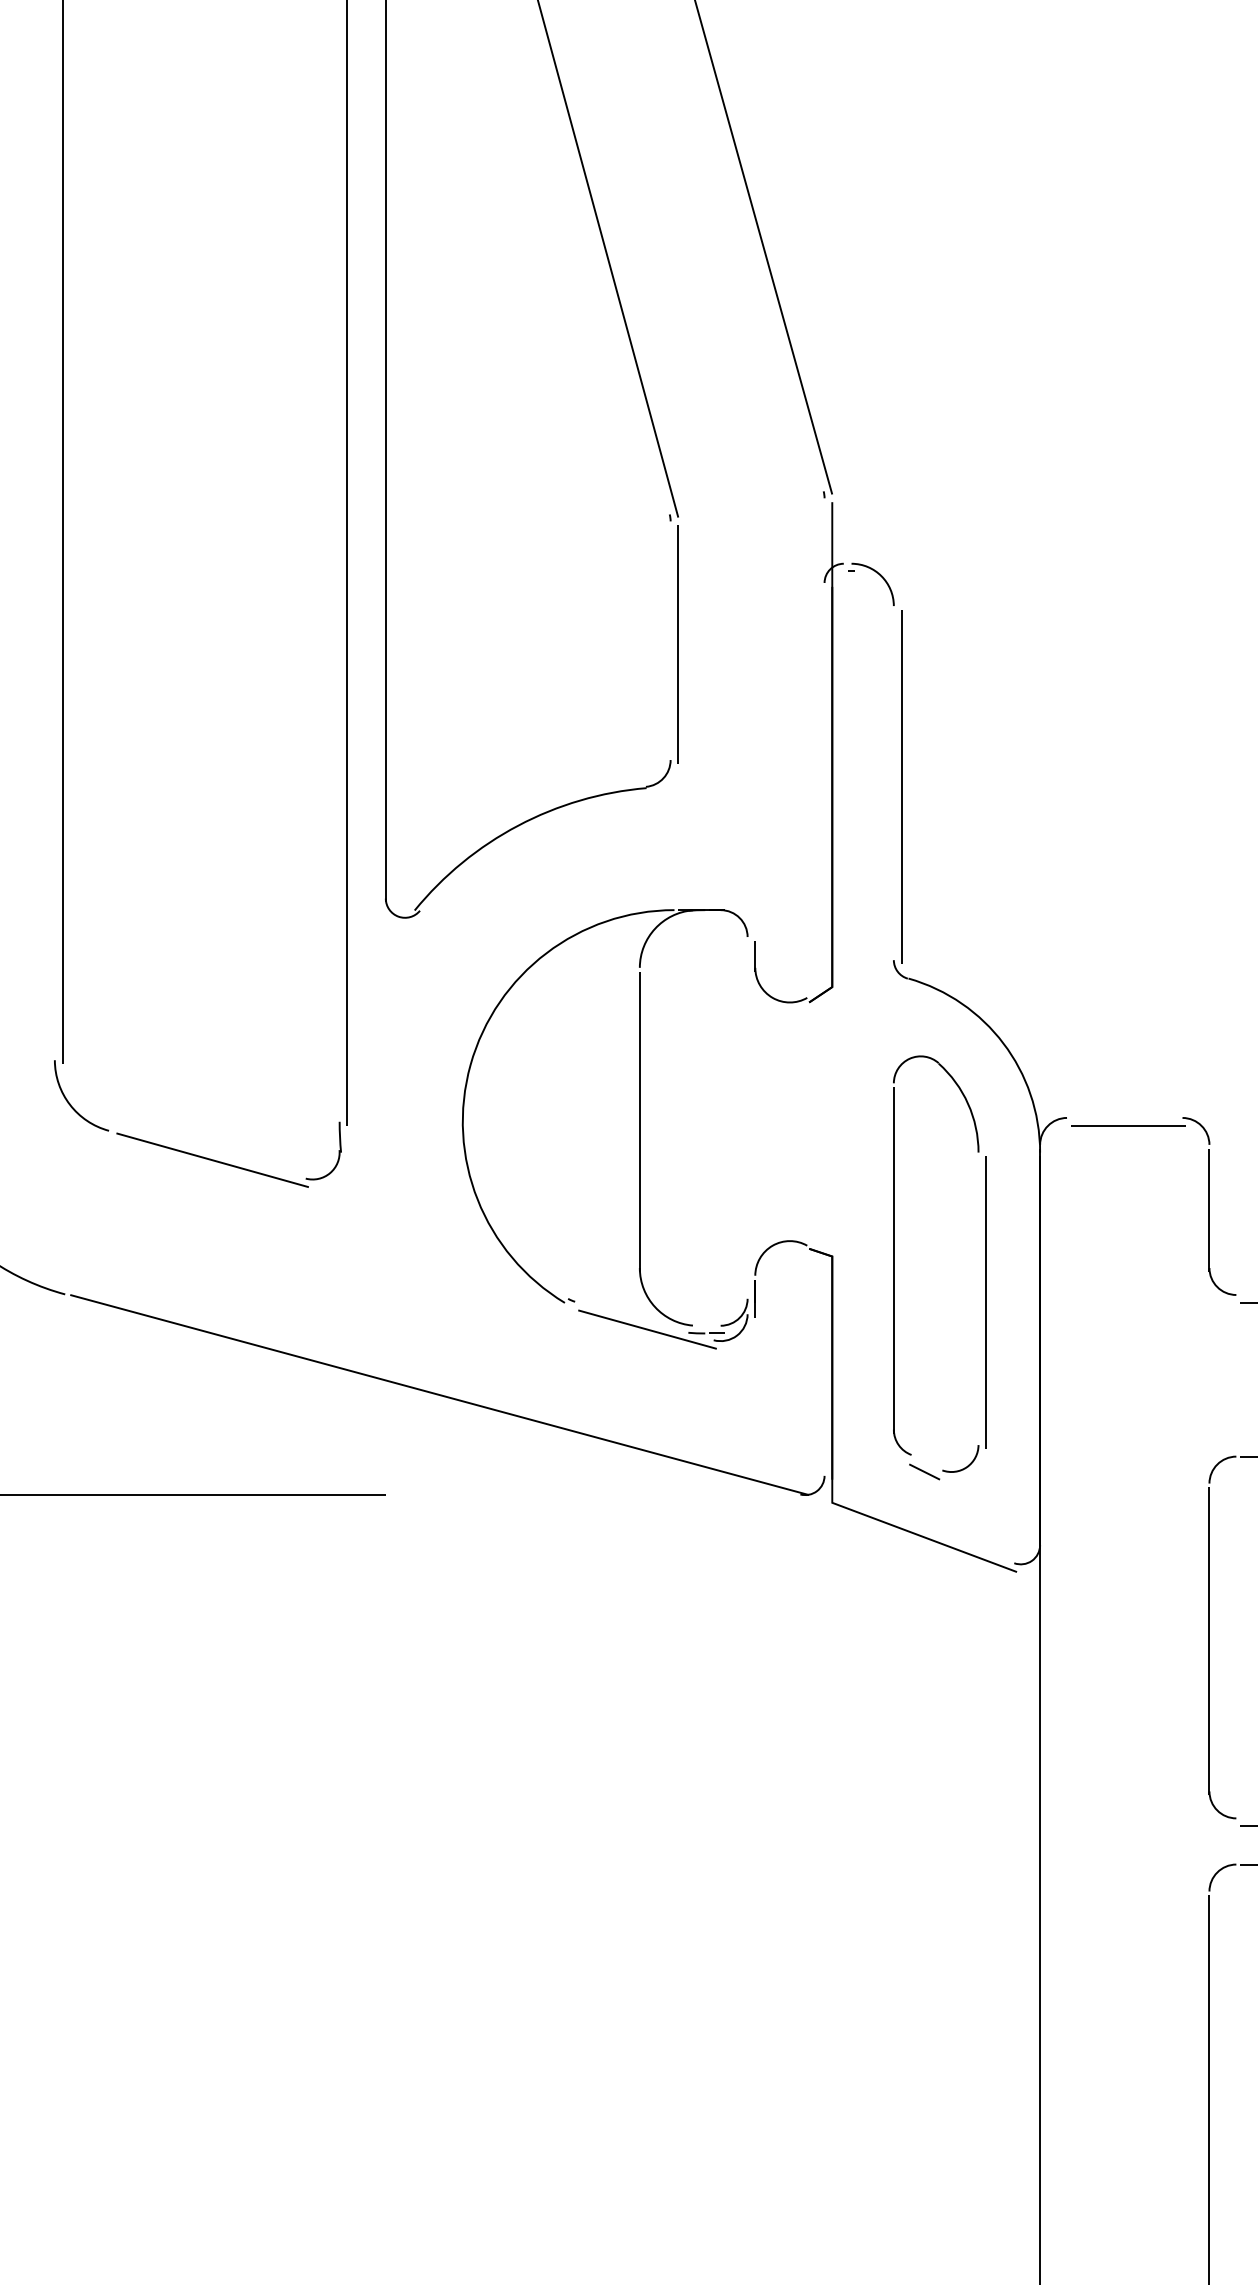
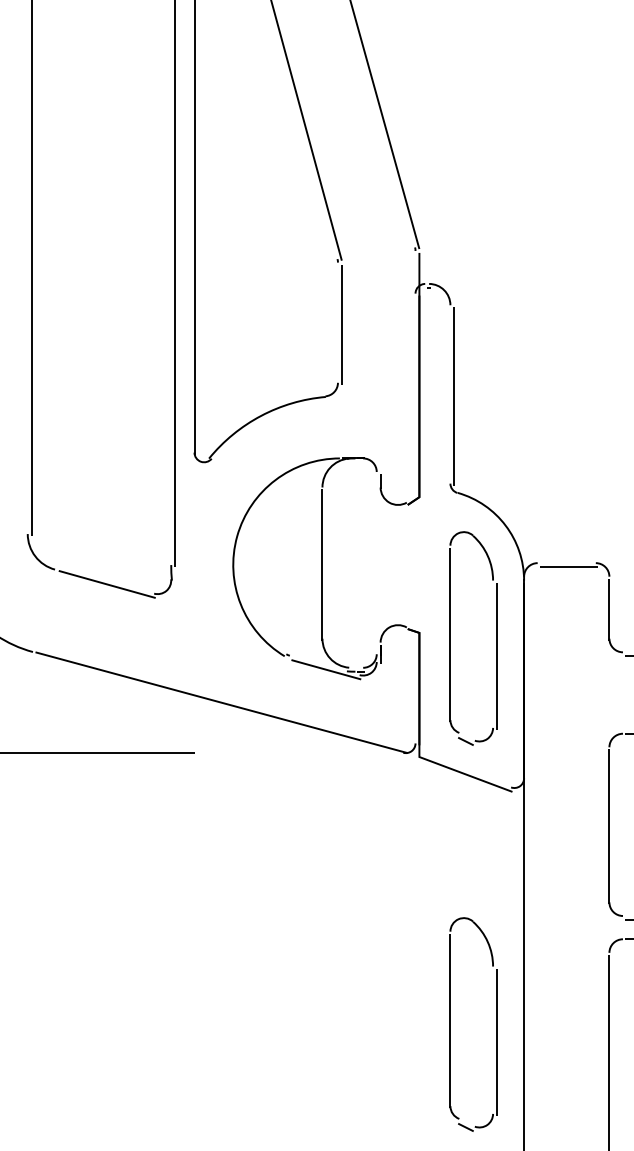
part: (893, 2033) -> (450, 1024), added

